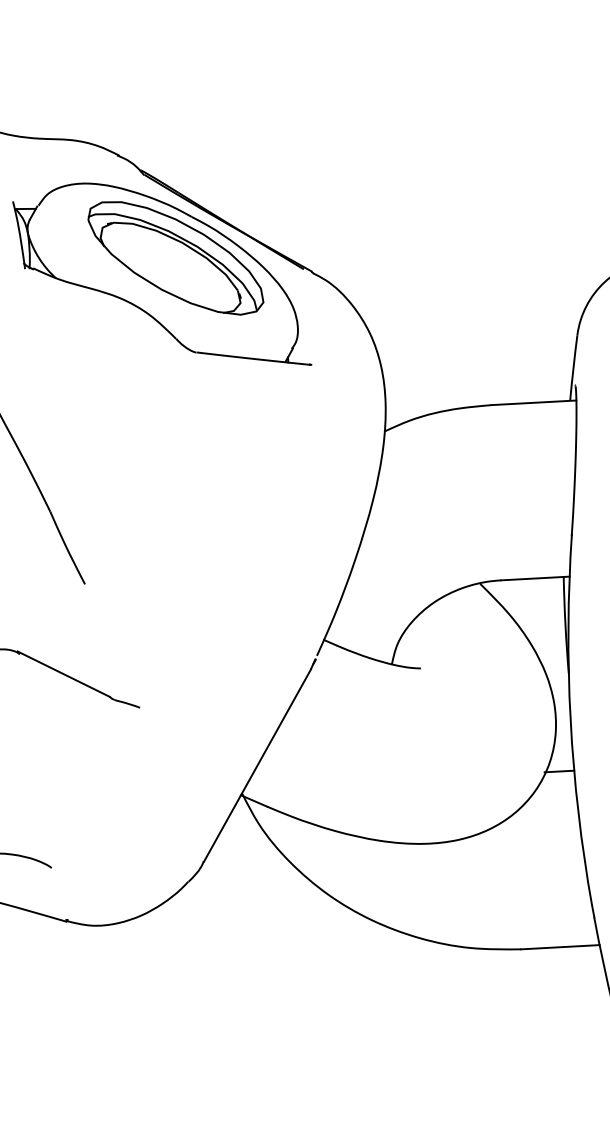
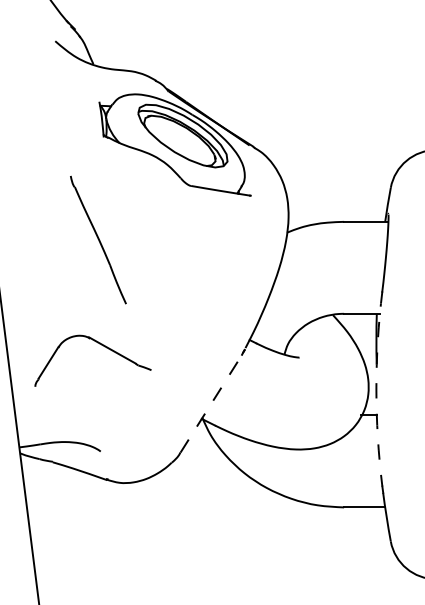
arc: (570, 719) -> (376, 388), solid -> dashed
line: (257, 764) -> (211, 403), solid -> dashed

